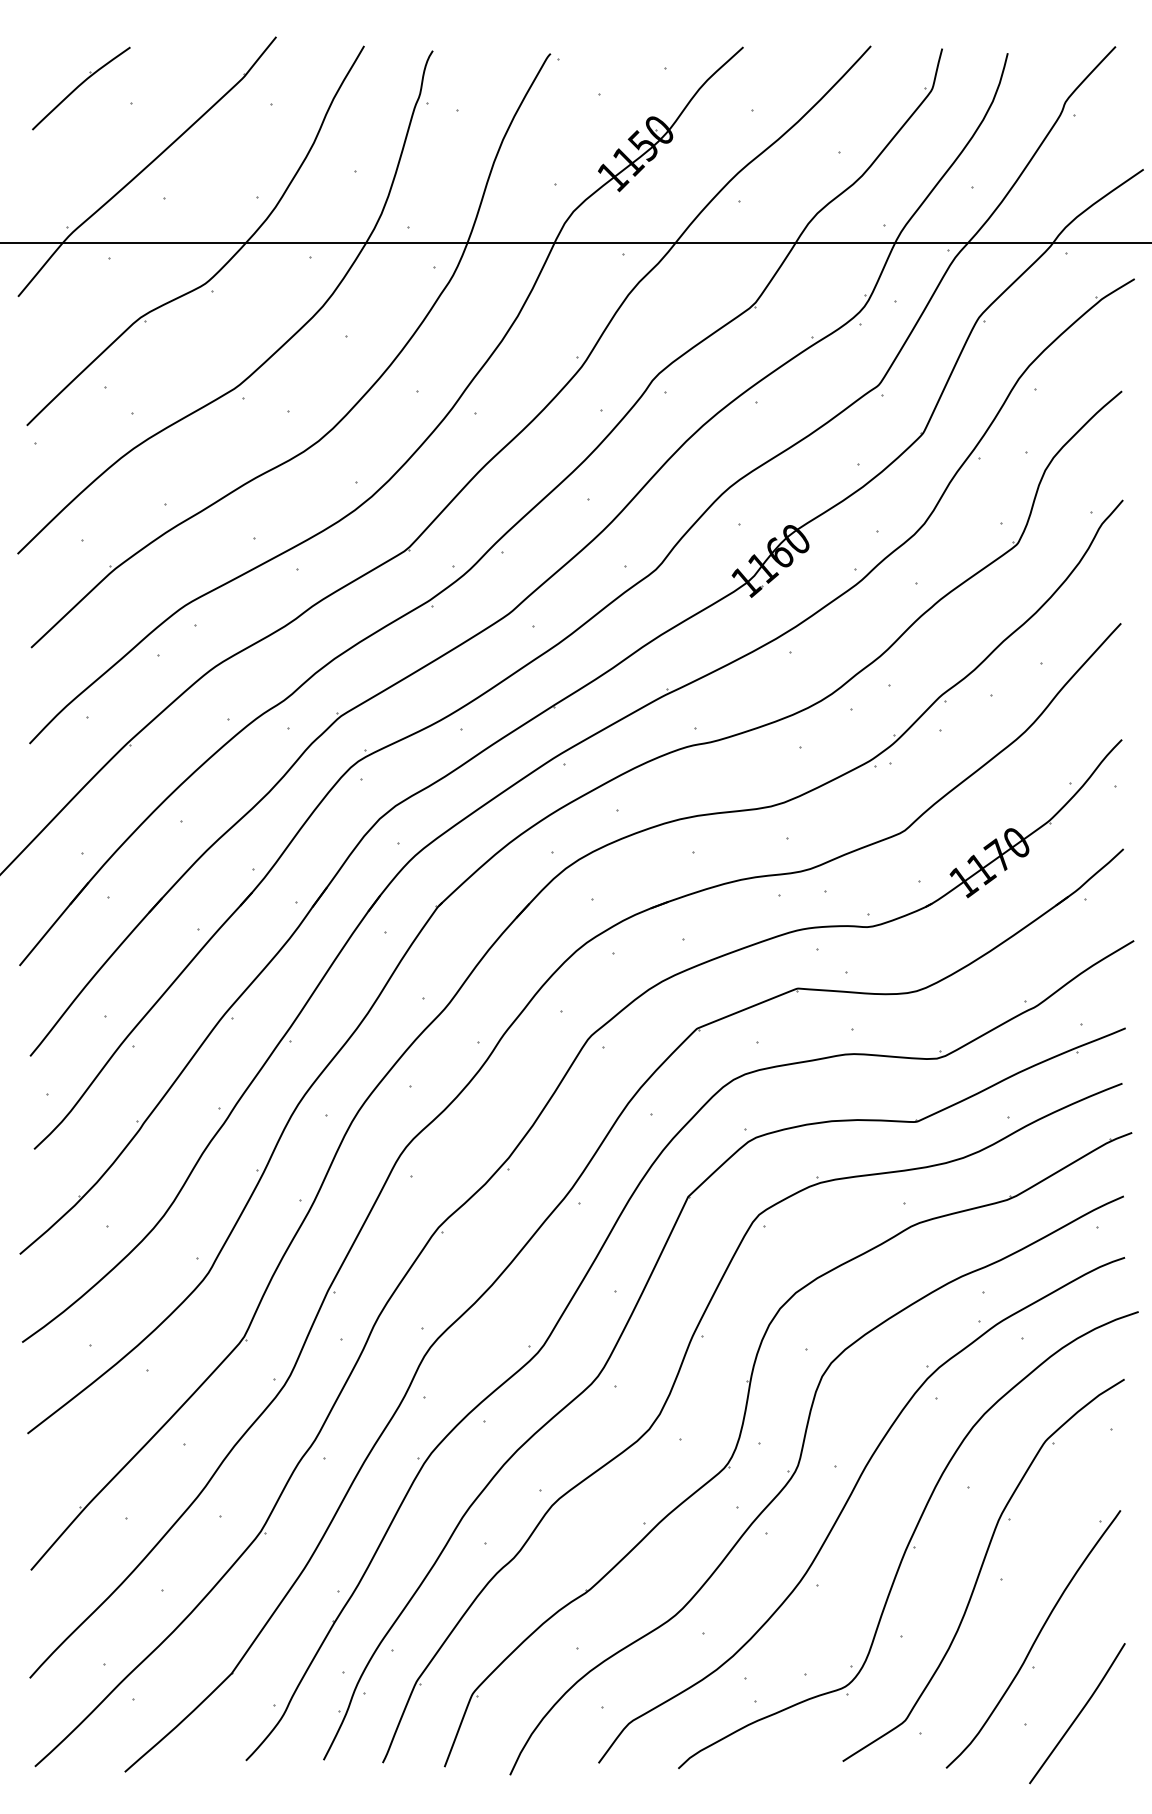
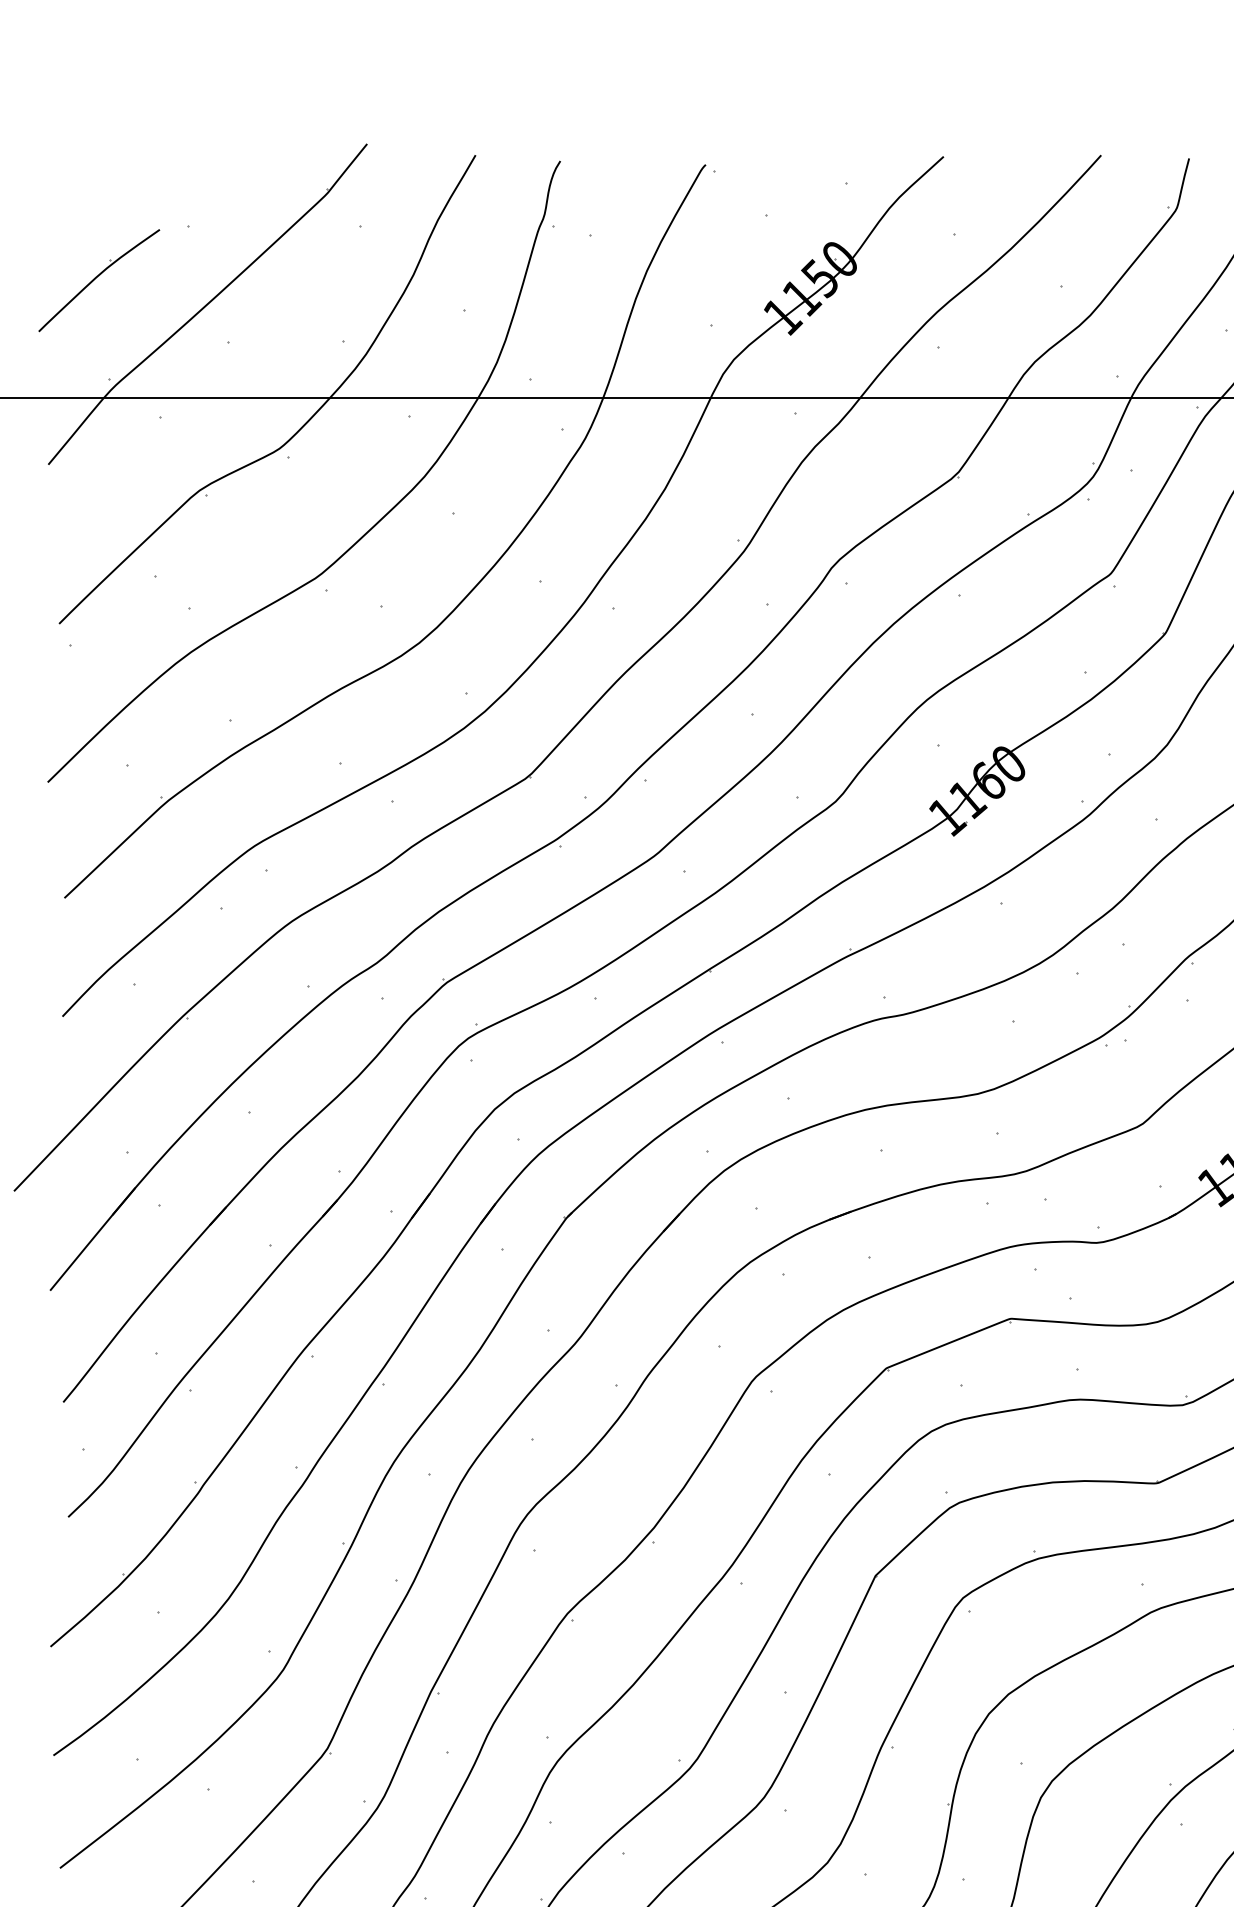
part: (81, 88) -> (99, 280), moved

